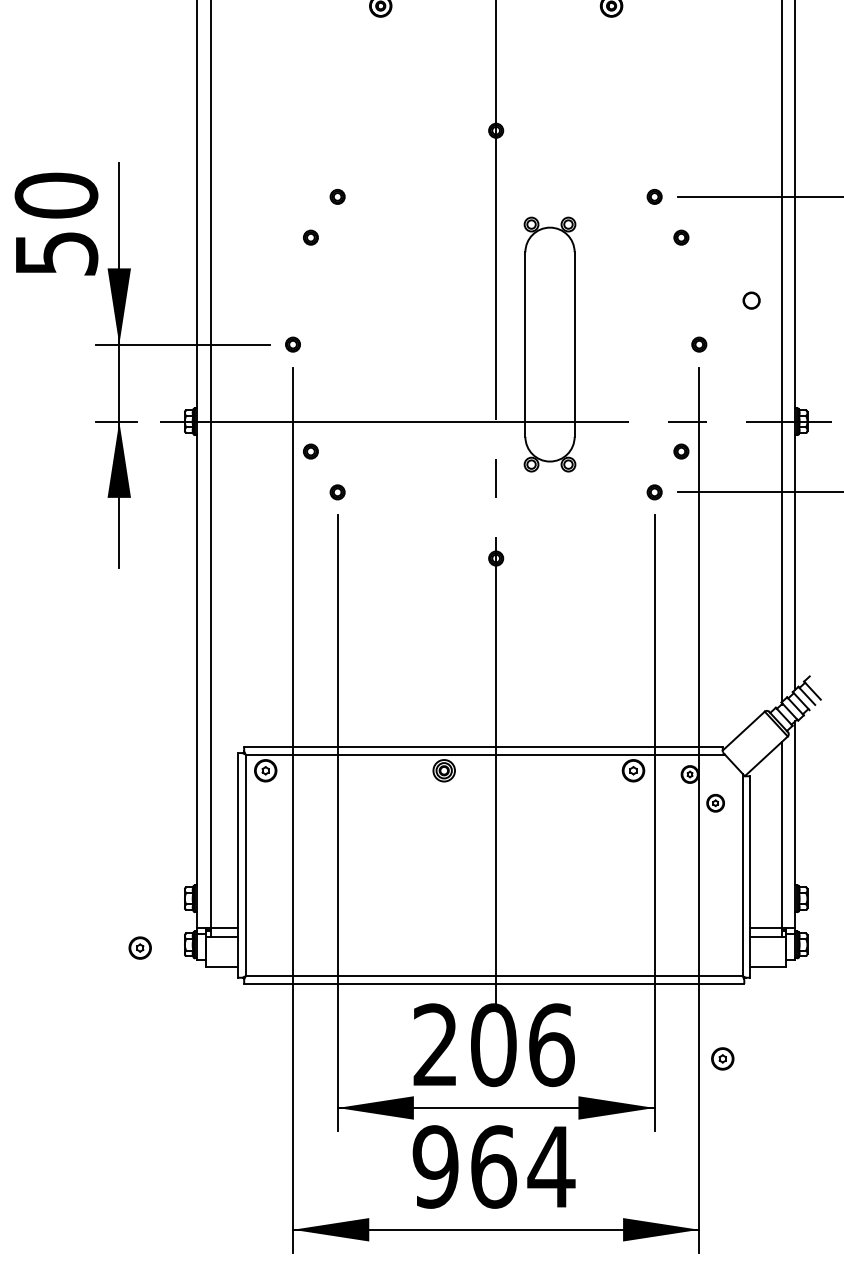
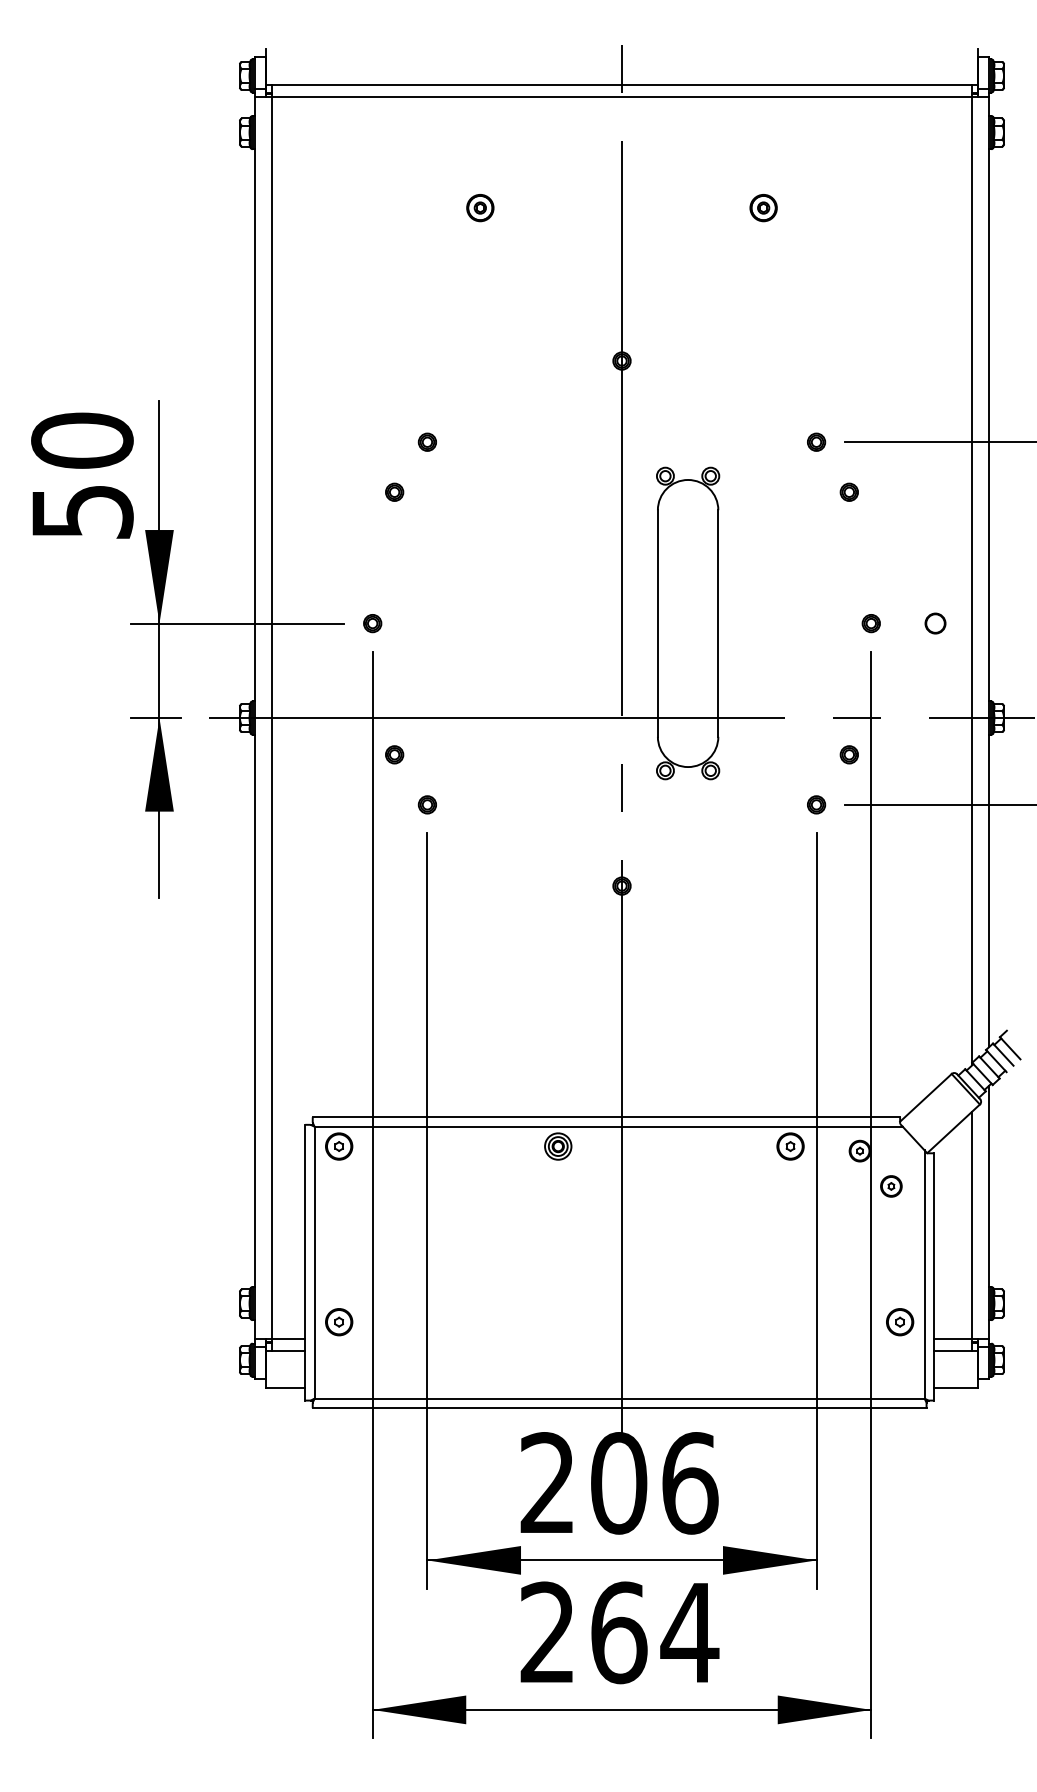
circle: (751, 300) -> (935, 623), moved
part: (140, 948) -> (339, 1322), moved
part: (723, 1059) -> (900, 1322), moved
text: (435, 1166) -> (547, 1632), 964 -> 264

